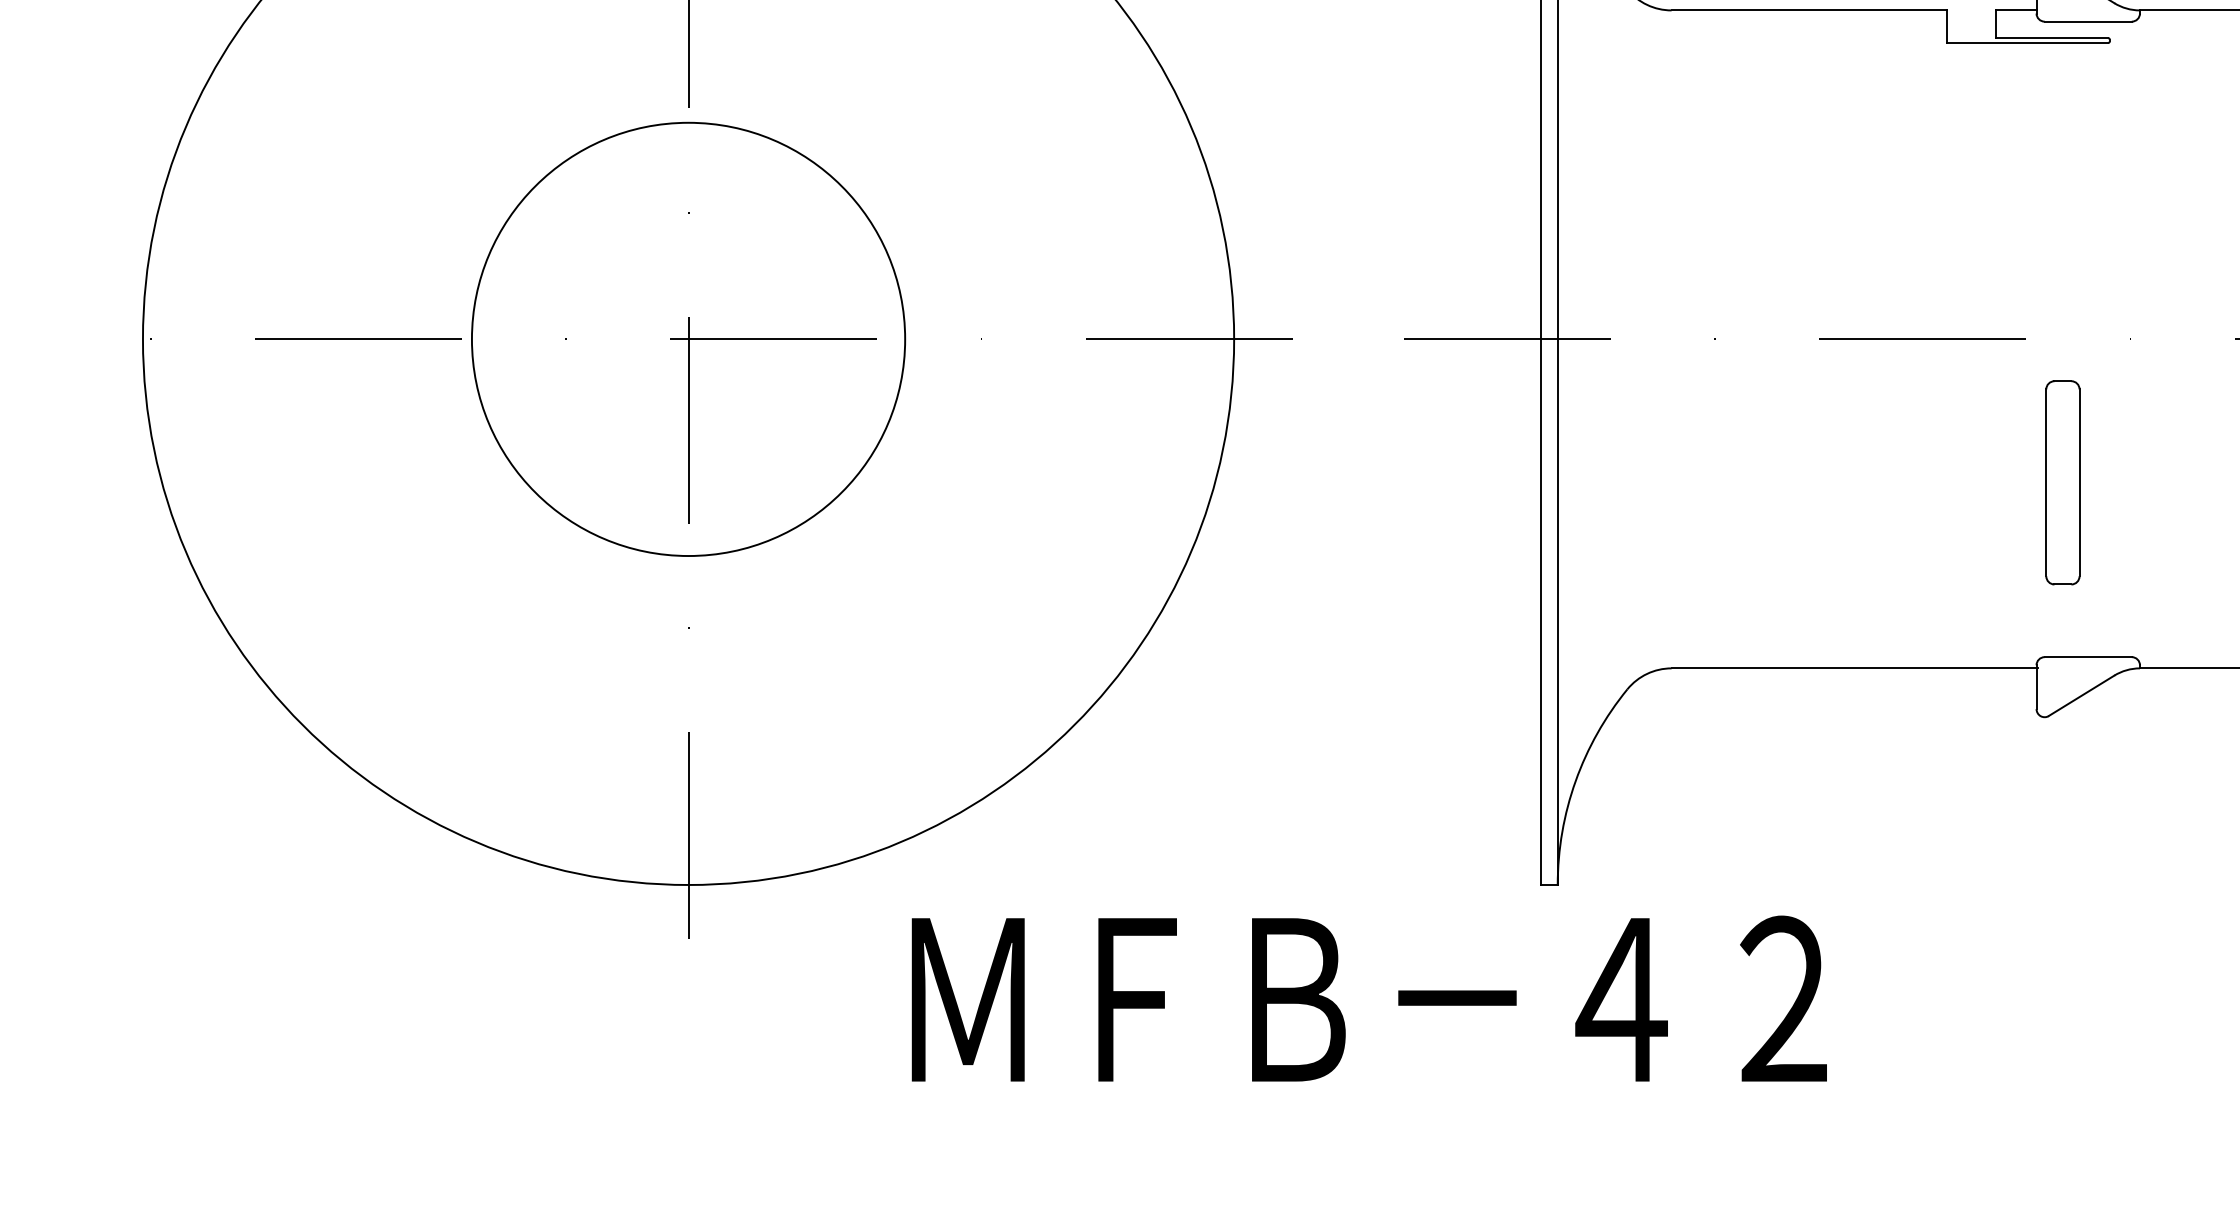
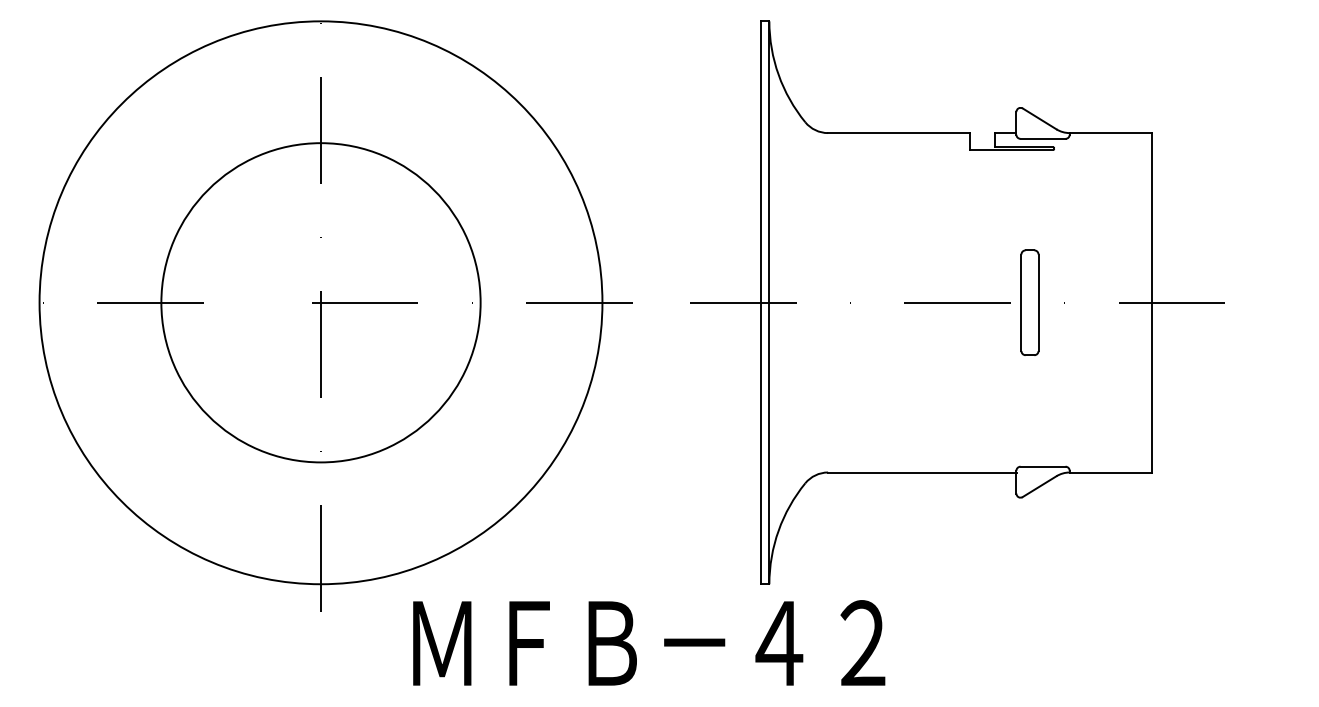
circle: (687, 338) -> (320, 302), size x1.43
part: (2061, 482) -> (1029, 302), moved
text: (1369, 997) -> (649, 642), moved

